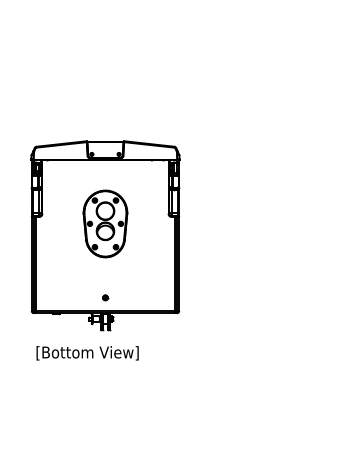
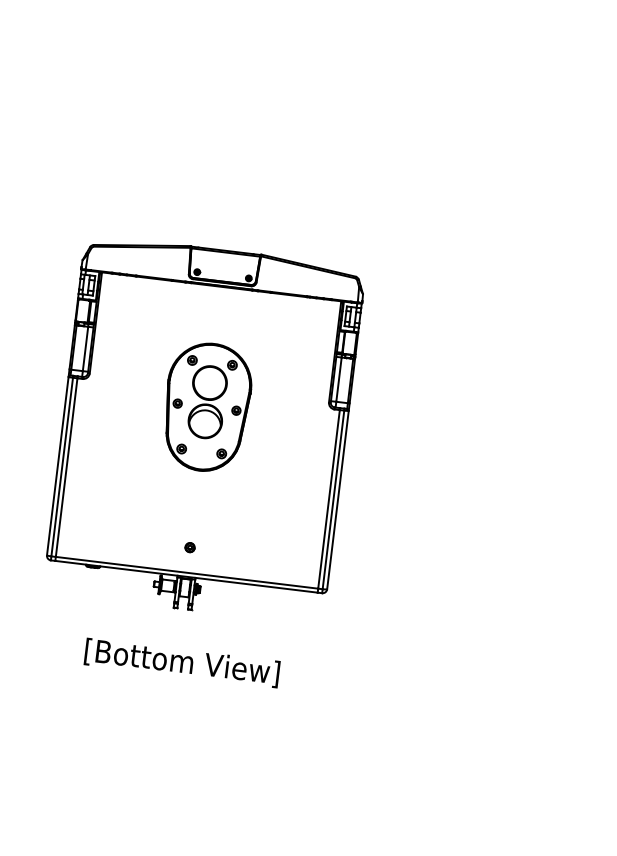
part: (105, 235) -> (204, 429), moved

